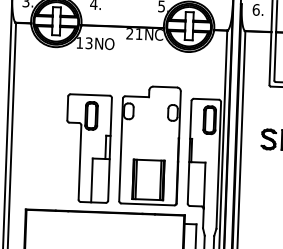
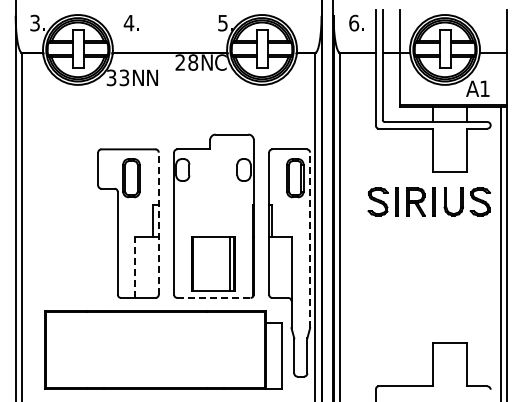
text: (139, 34) -> (193, 62), 1 -> 8
text: (79, 42) -> (111, 77), 1 -> 3
text: (109, 43) -> (152, 77), O -> N
line: (109, 149) -> (158, 223), solid -> dashed
line: (219, 165) -> (310, 240), solid -> dashed
line: (136, 179) -> (196, 263), removed
line: (92, 180) -> (135, 267), solid -> dashed
line: (147, 204) -> (213, 297), solid -> dashed

